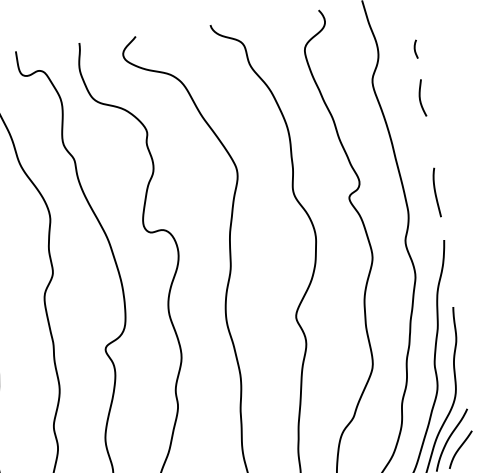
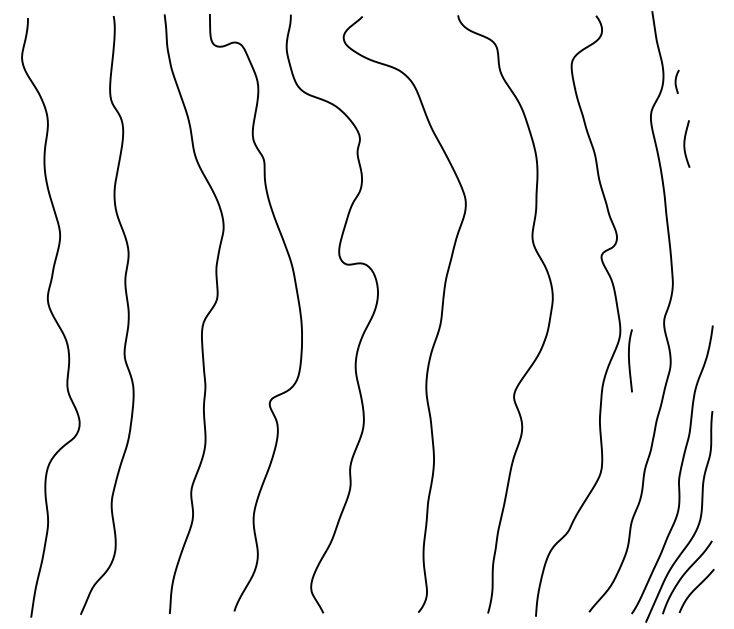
curve: (415, 49) -> (676, 81), moved
curve: (420, 97) -> (685, 143), moved
curve: (435, 192) -> (629, 360), moved

